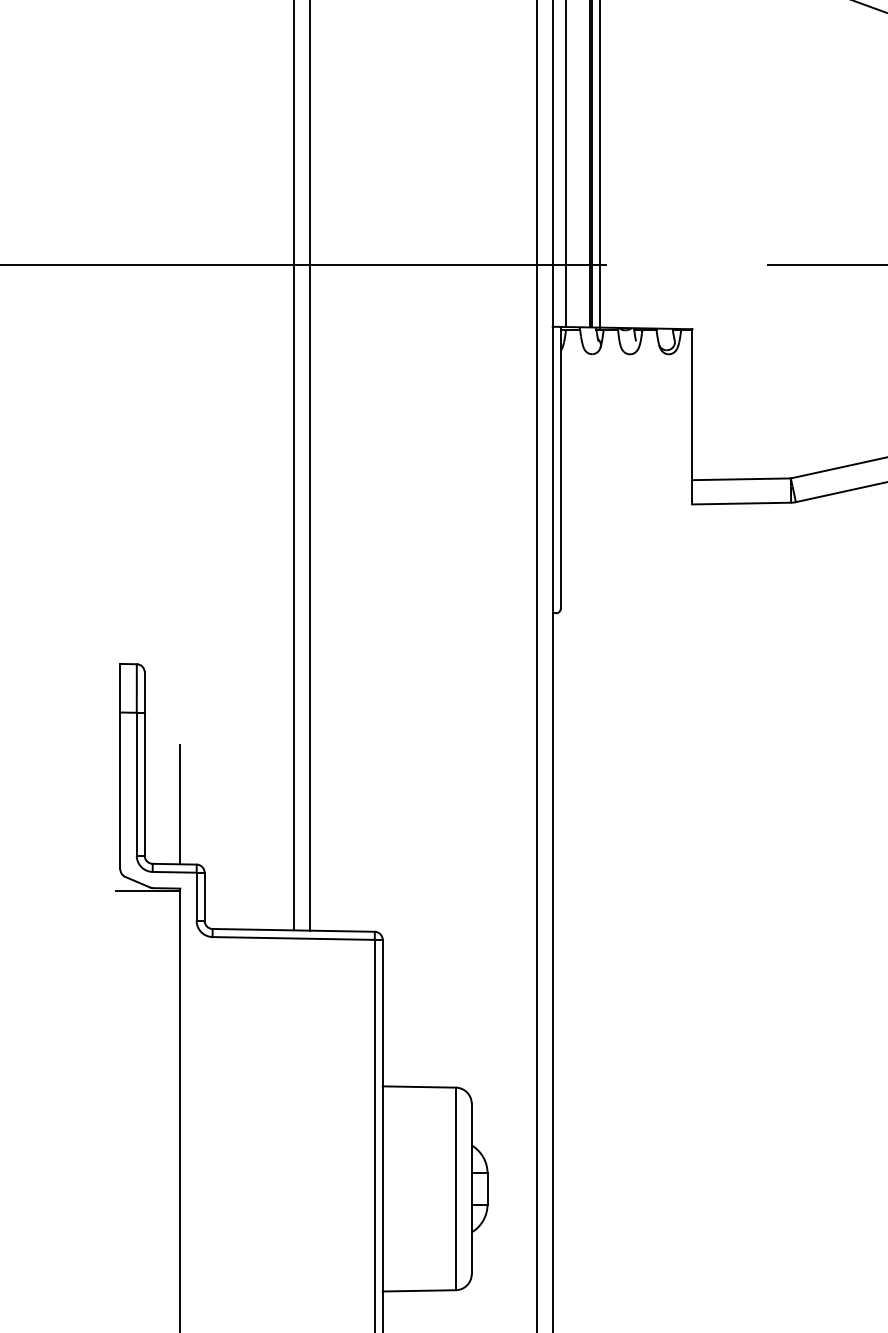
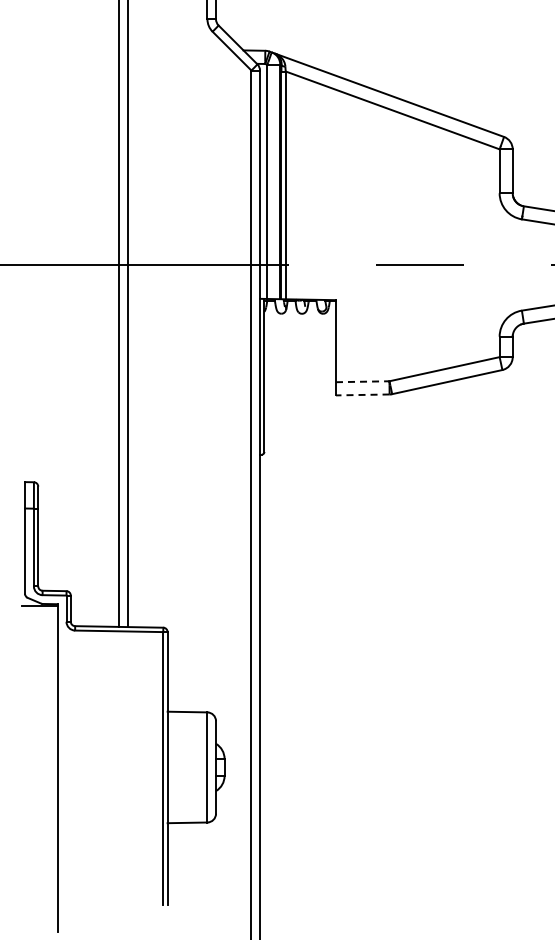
line: (741, 478) -> (362, 381), solid -> dashed
line: (741, 502) -> (362, 394), solid -> dashed
line: (180, 804) -> (57, 558), removed

